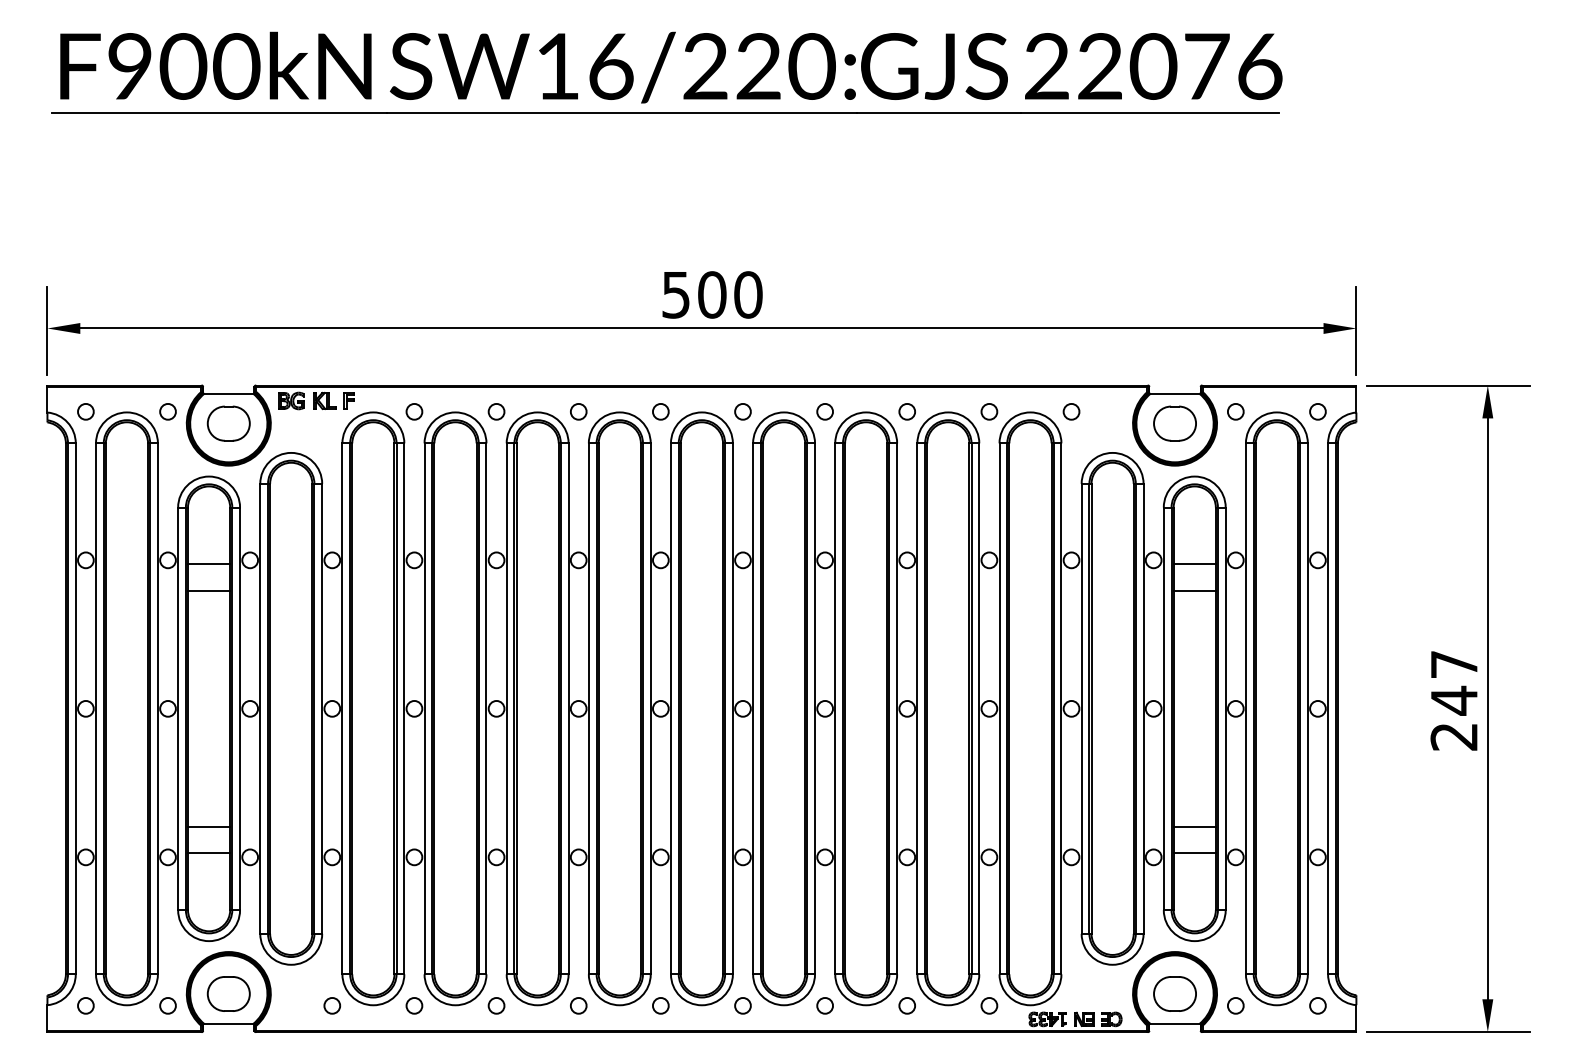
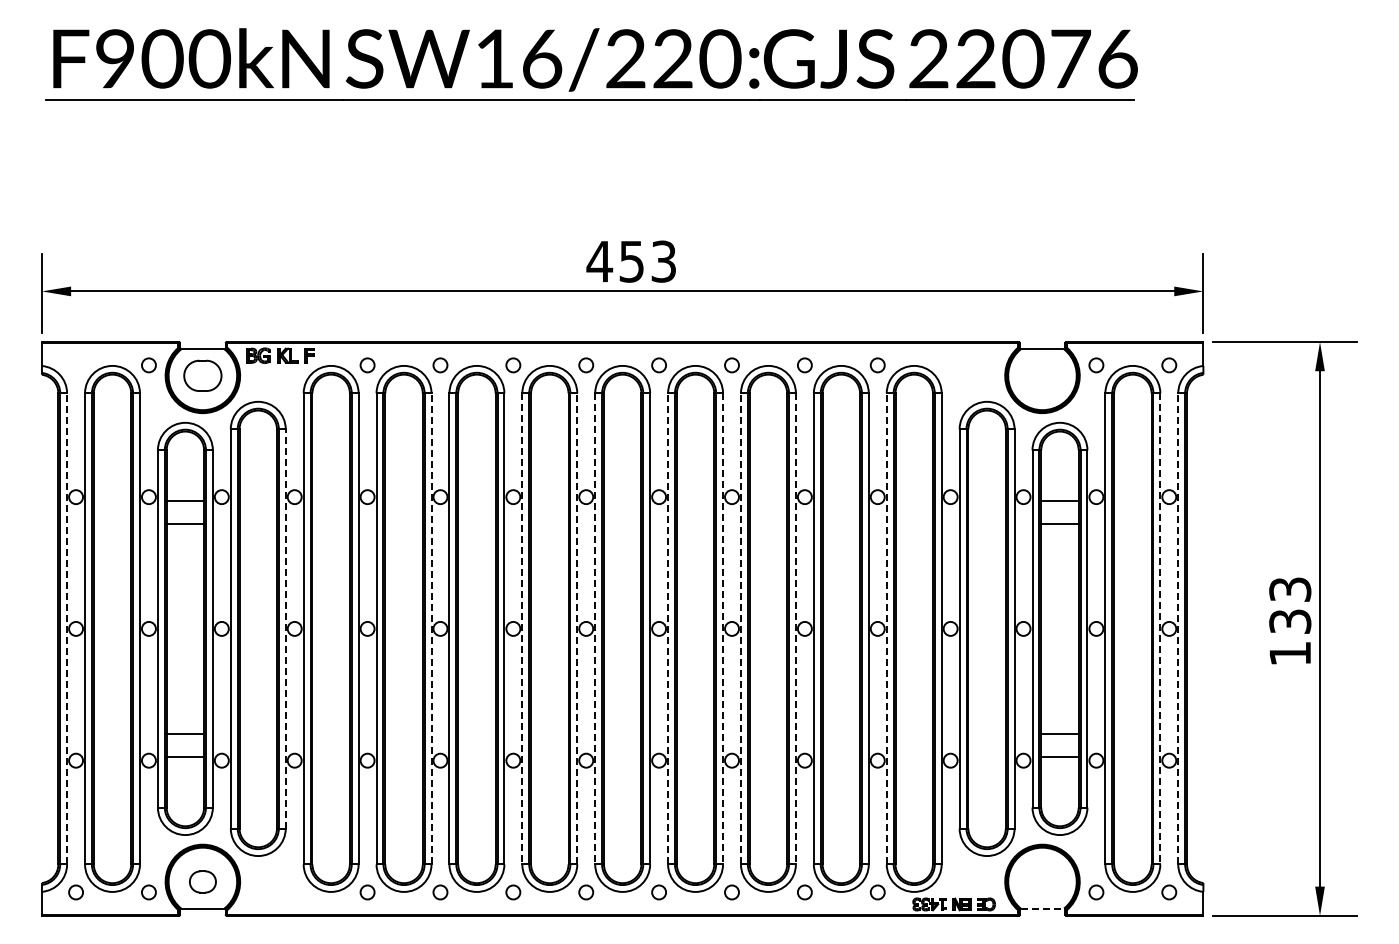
text: (711, 294) -> (631, 261), 500 -> 453
circle: (85, 411) -> (75, 365), removed
circle: (1071, 411) -> (950, 365), removed
part: (1175, 423) -> (1042, 375), removed
text: (1454, 700) -> (1290, 621), 247 -> 133
line: (76, 708) -> (67, 628), solid -> dashed
line: (321, 708) -> (285, 628), solid -> dashed
line: (486, 708) -> (431, 628), solid -> dashed
line: (589, 708) -> (522, 628), solid -> dashed
line: (651, 708) -> (577, 628), solid -> dashed
line: (671, 708) -> (595, 628), solid -> dashed
line: (753, 708) -> (668, 628), solid -> dashed
line: (815, 708) -> (723, 628), solid -> dashed
line: (834, 708) -> (740, 628), solid -> dashed
line: (896, 708) -> (795, 628), solid -> dashed
line: (999, 708) -> (886, 628), solid -> dashed
line: (1308, 708) -> (1160, 628), solid -> dashed
line: (1328, 708) -> (1178, 628), solid -> dashed
part: (228, 993) -> (202, 881), size x0.7
part: (1175, 993) -> (1042, 881), removed
circle: (332, 1005) -> (294, 892), removed
line: (1175, 1023) -> (1042, 908), solid -> dashed

